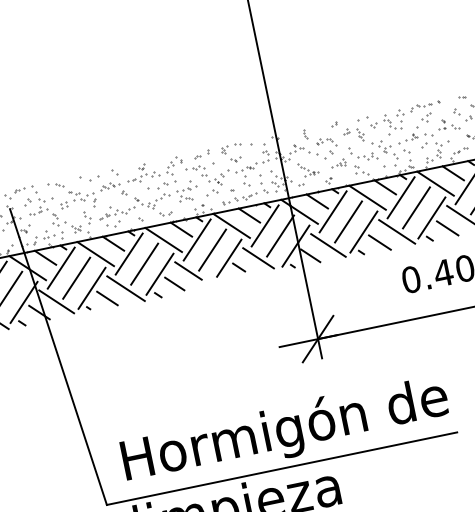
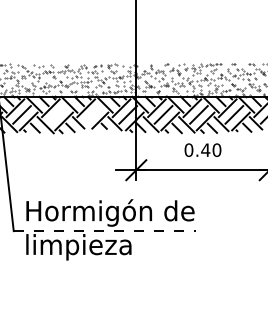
line: (211, 249) -> (92, 114), removed
line: (144, 263) -> (57, 114), removed
line: (283, 469) -> (105, 231), solid -> dashed

